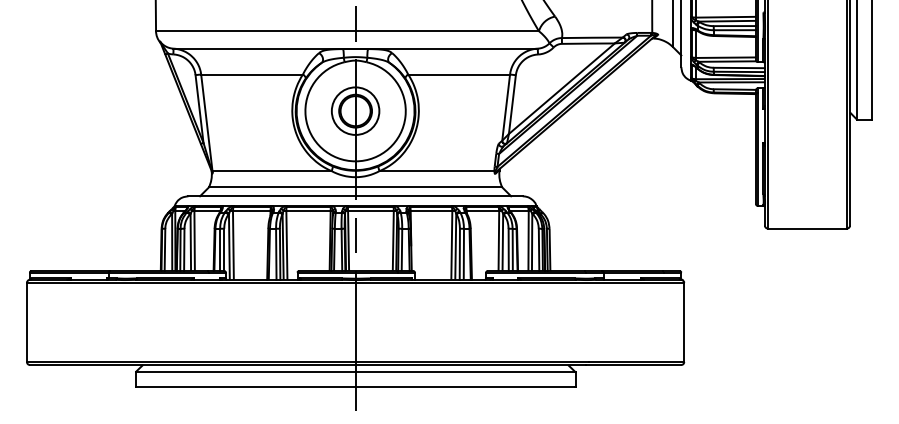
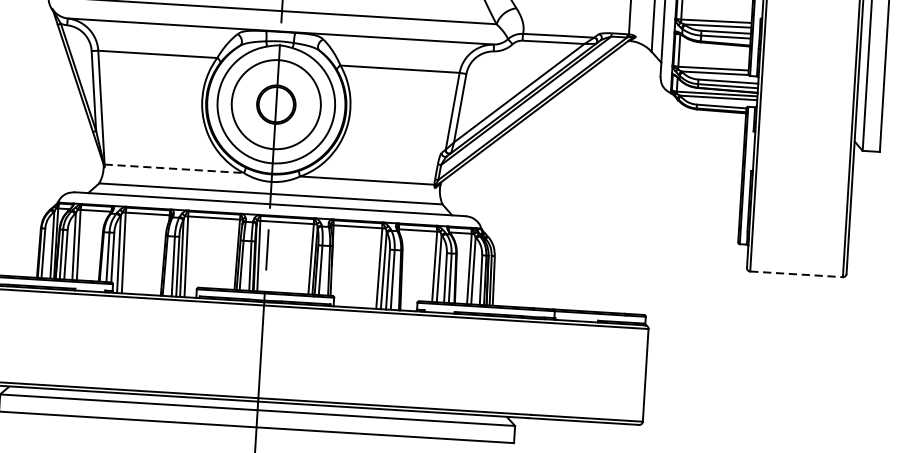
circle: (355, 110) -> (276, 103), size x1.6
line: (272, 171) -> (174, 169), solid -> dashed
line: (807, 228) -> (796, 274), solid -> dashed

